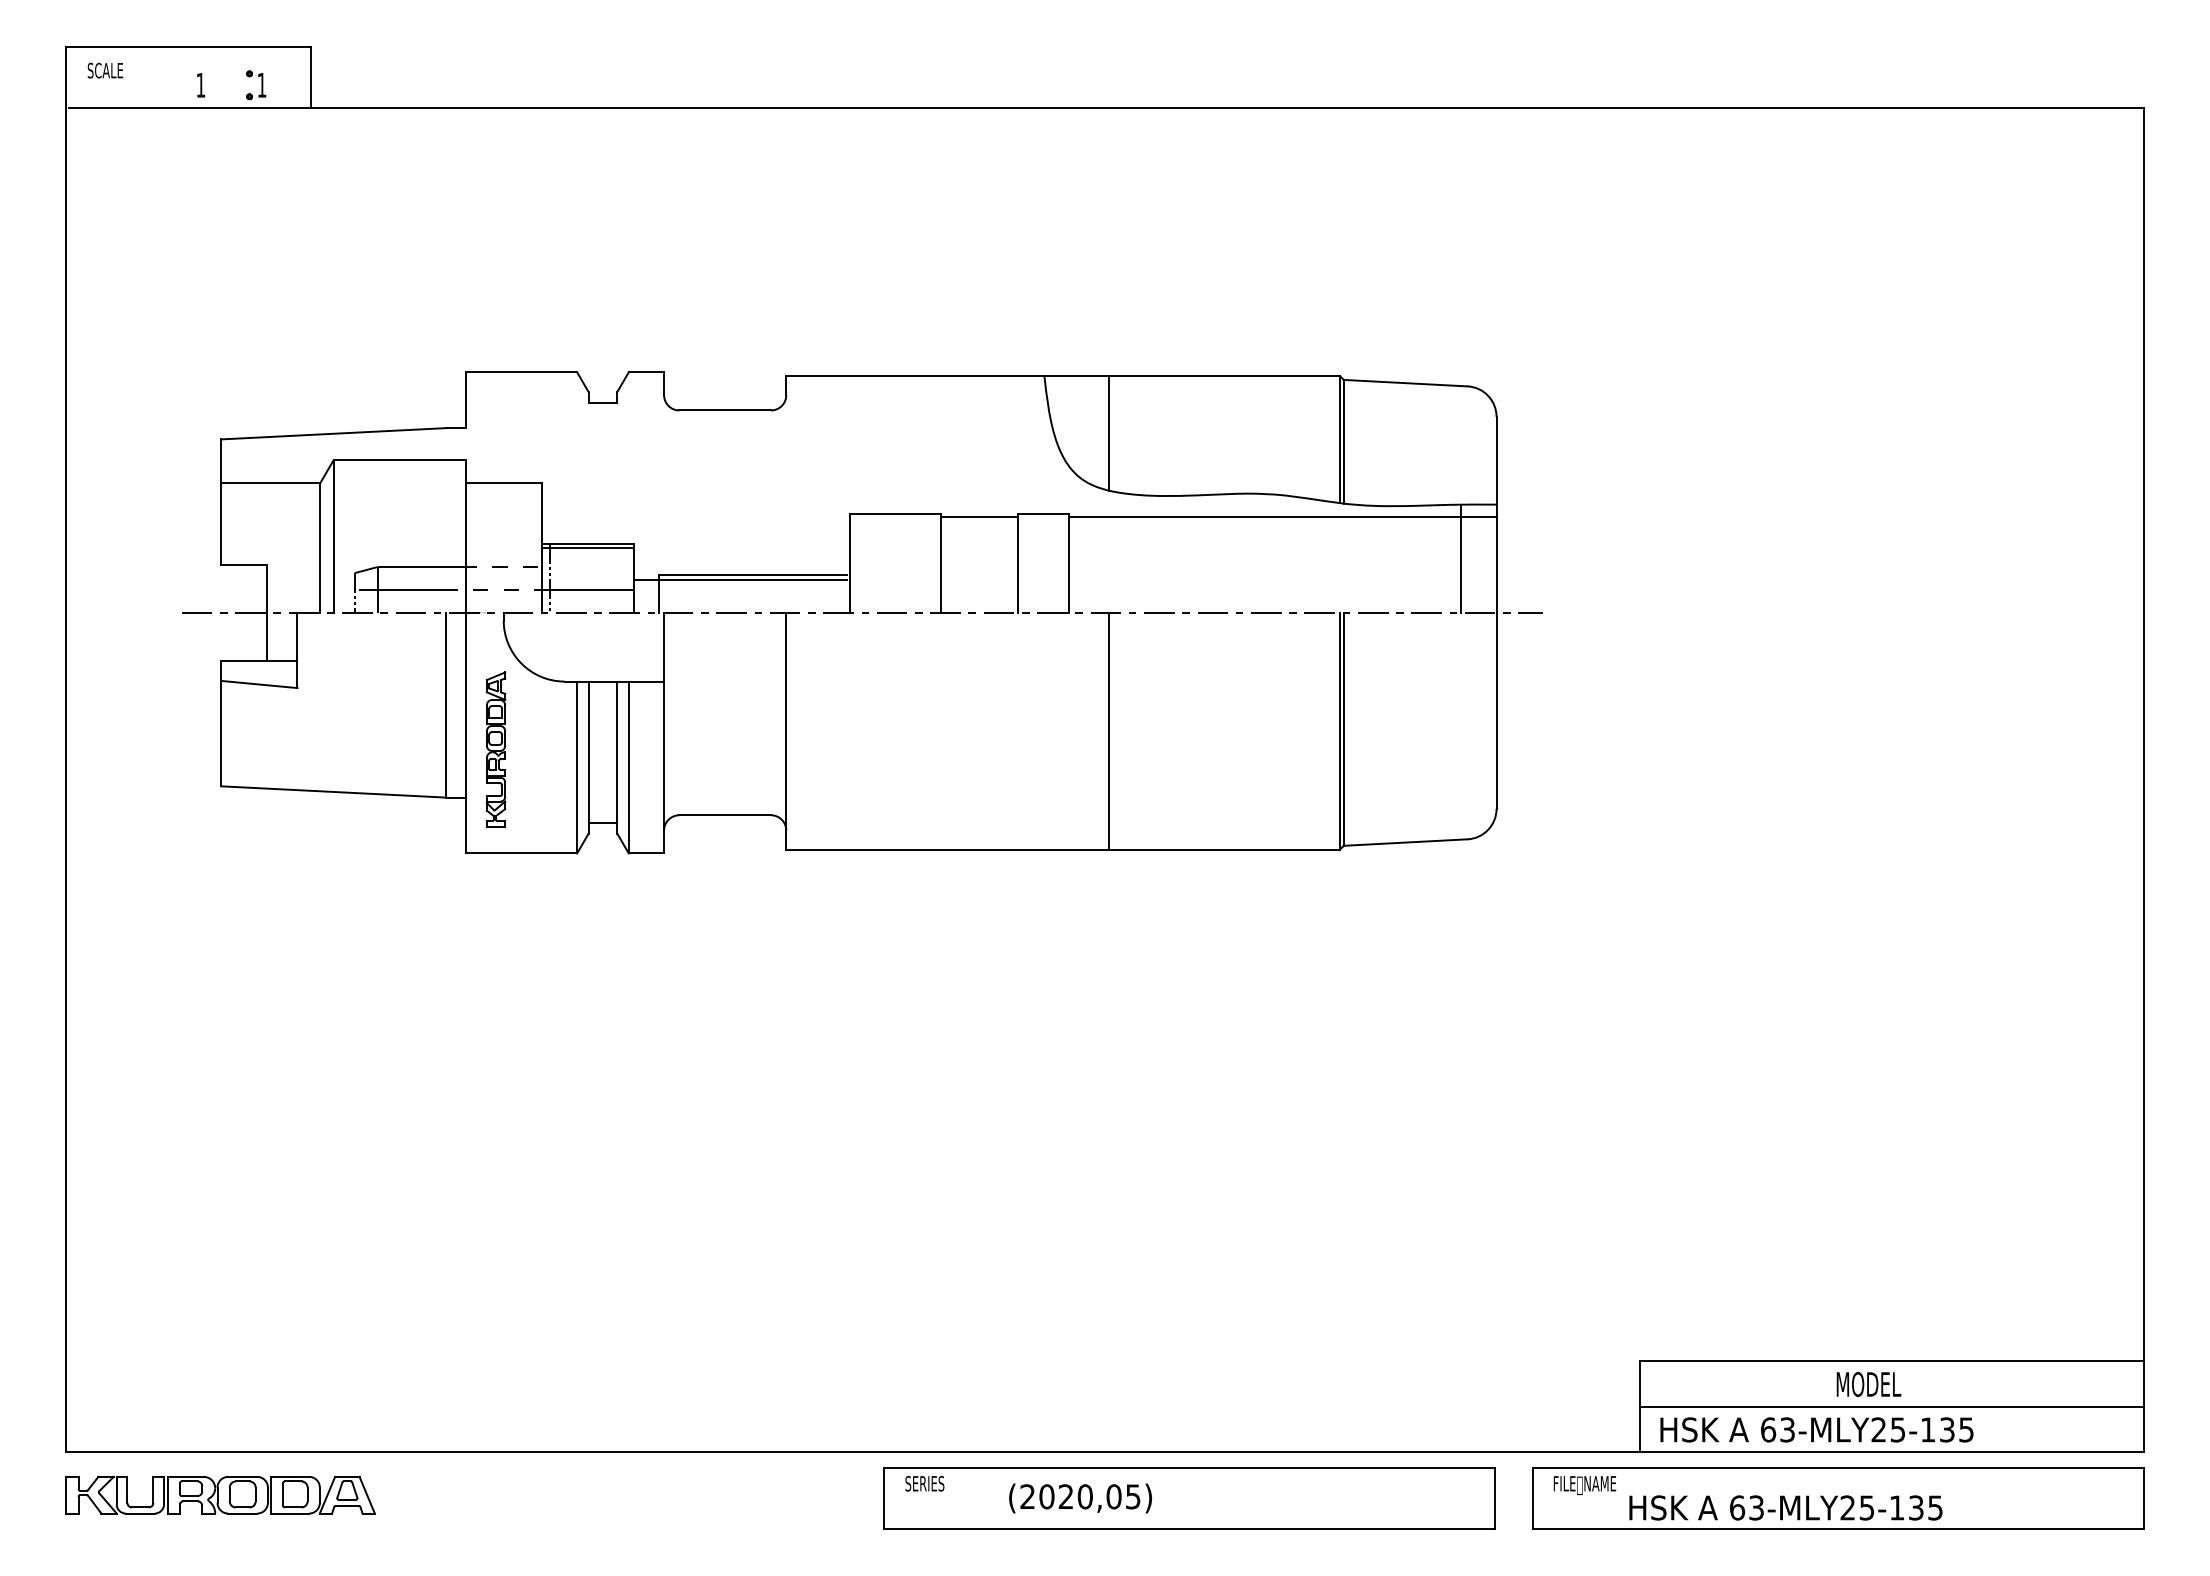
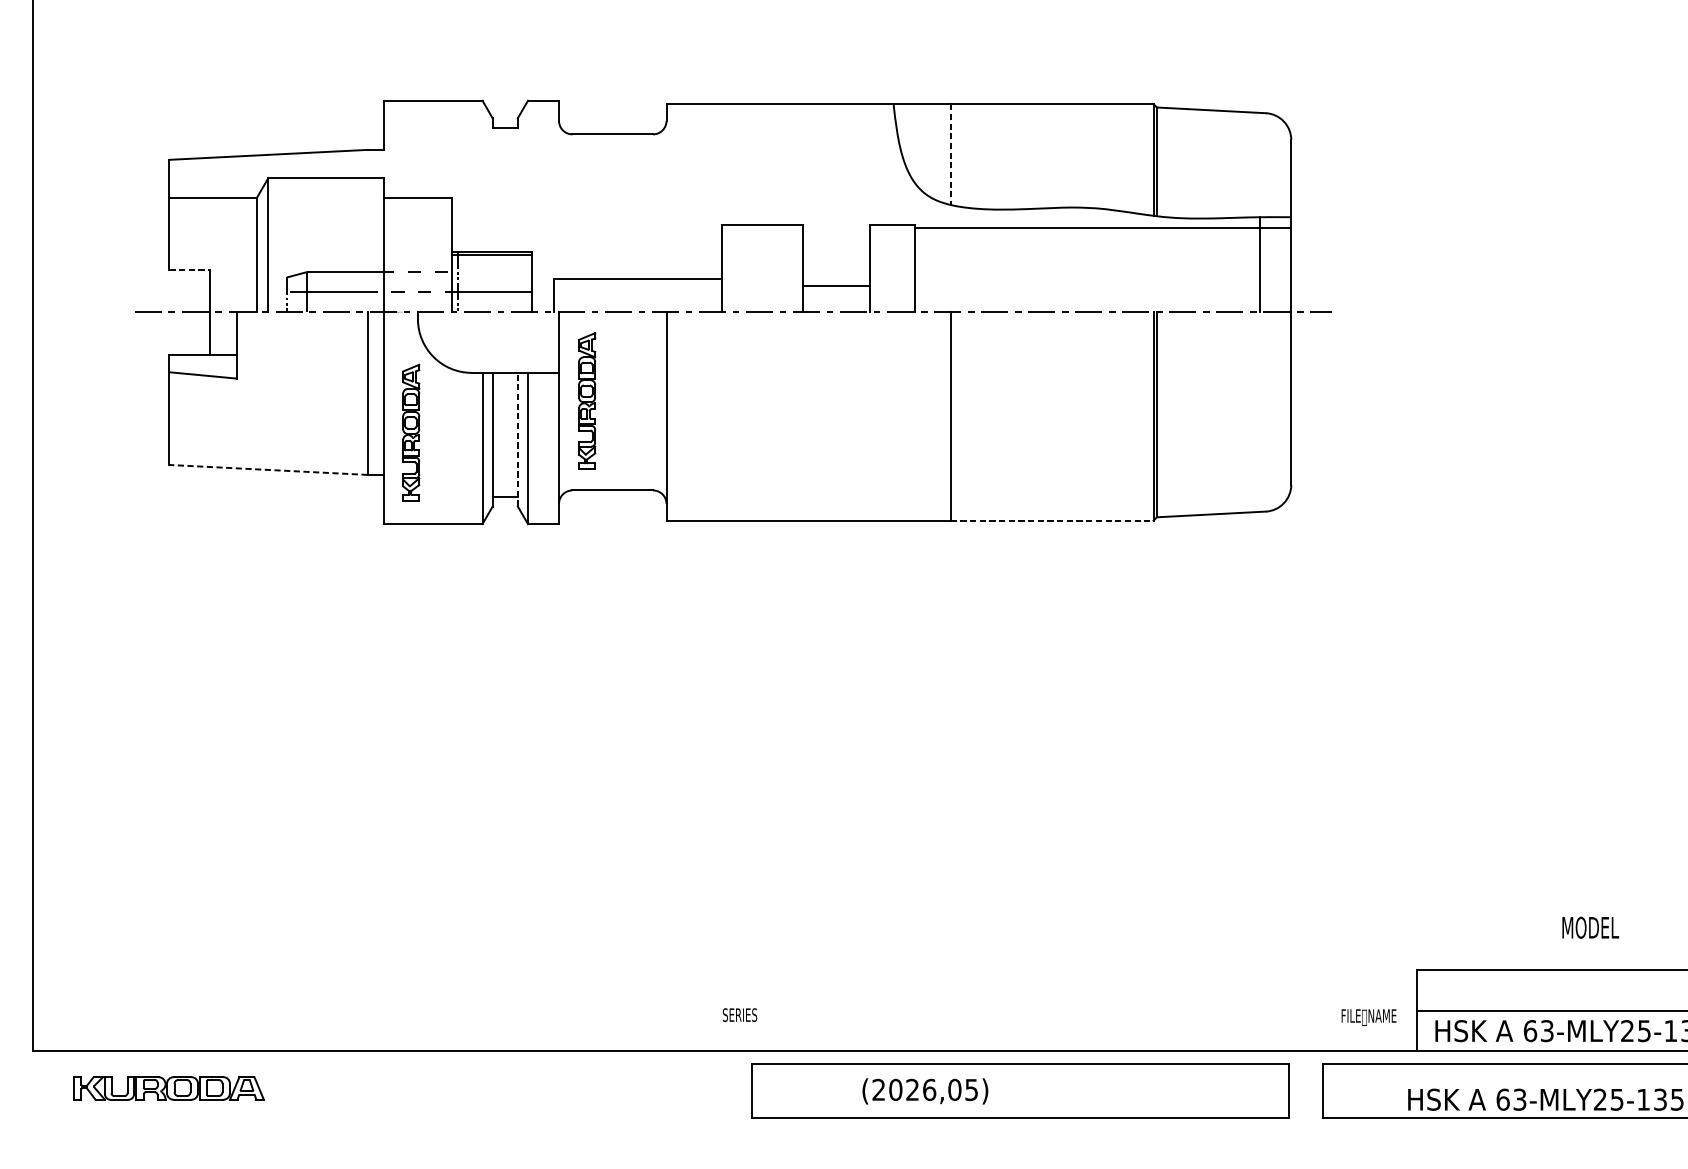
line: (1109, 433) -> (950, 154), solid -> dashed
line: (979, 517) -> (836, 285), moved
line: (244, 564) -> (189, 269), solid -> dashed
line: (740, 580) -> (626, 283), removed
part: (695, 713) -> (586, 400), added
line: (617, 757) -> (518, 439), solid -> dashed
line: (333, 791) -> (268, 469), solid -> dashed
line: (1225, 849) -> (1052, 520), solid -> dashed
text: (1868, 1384) -> (1590, 927), moved
text: (924, 1483) -> (739, 1014), moved
text: (1584, 1485) -> (1368, 1017), moved
part: (220, 1494) -> (168, 1087), size x0.7
text: (1084, 1496) -> (928, 1089), (2020,05) -> (2026,05)

